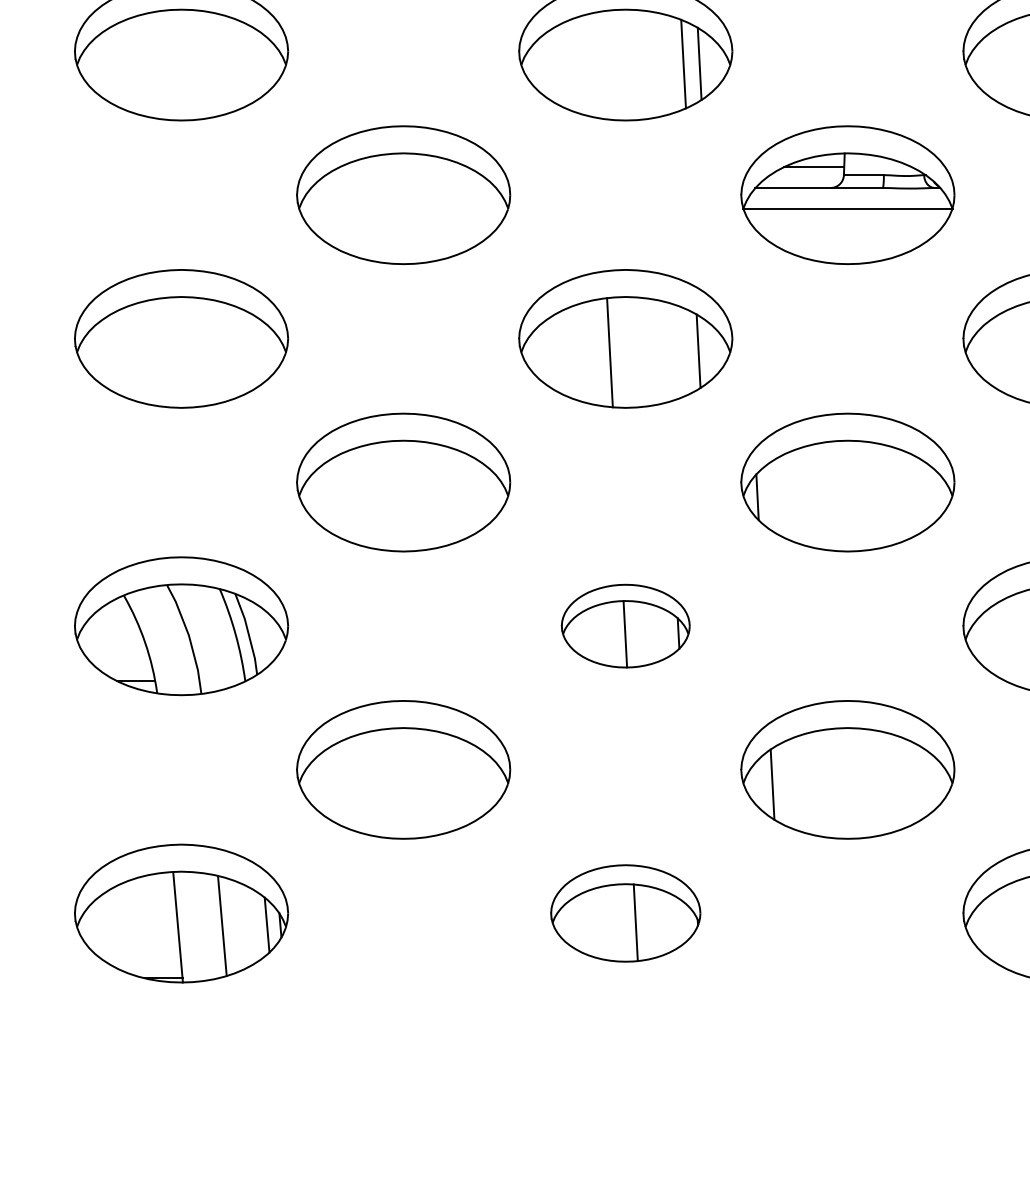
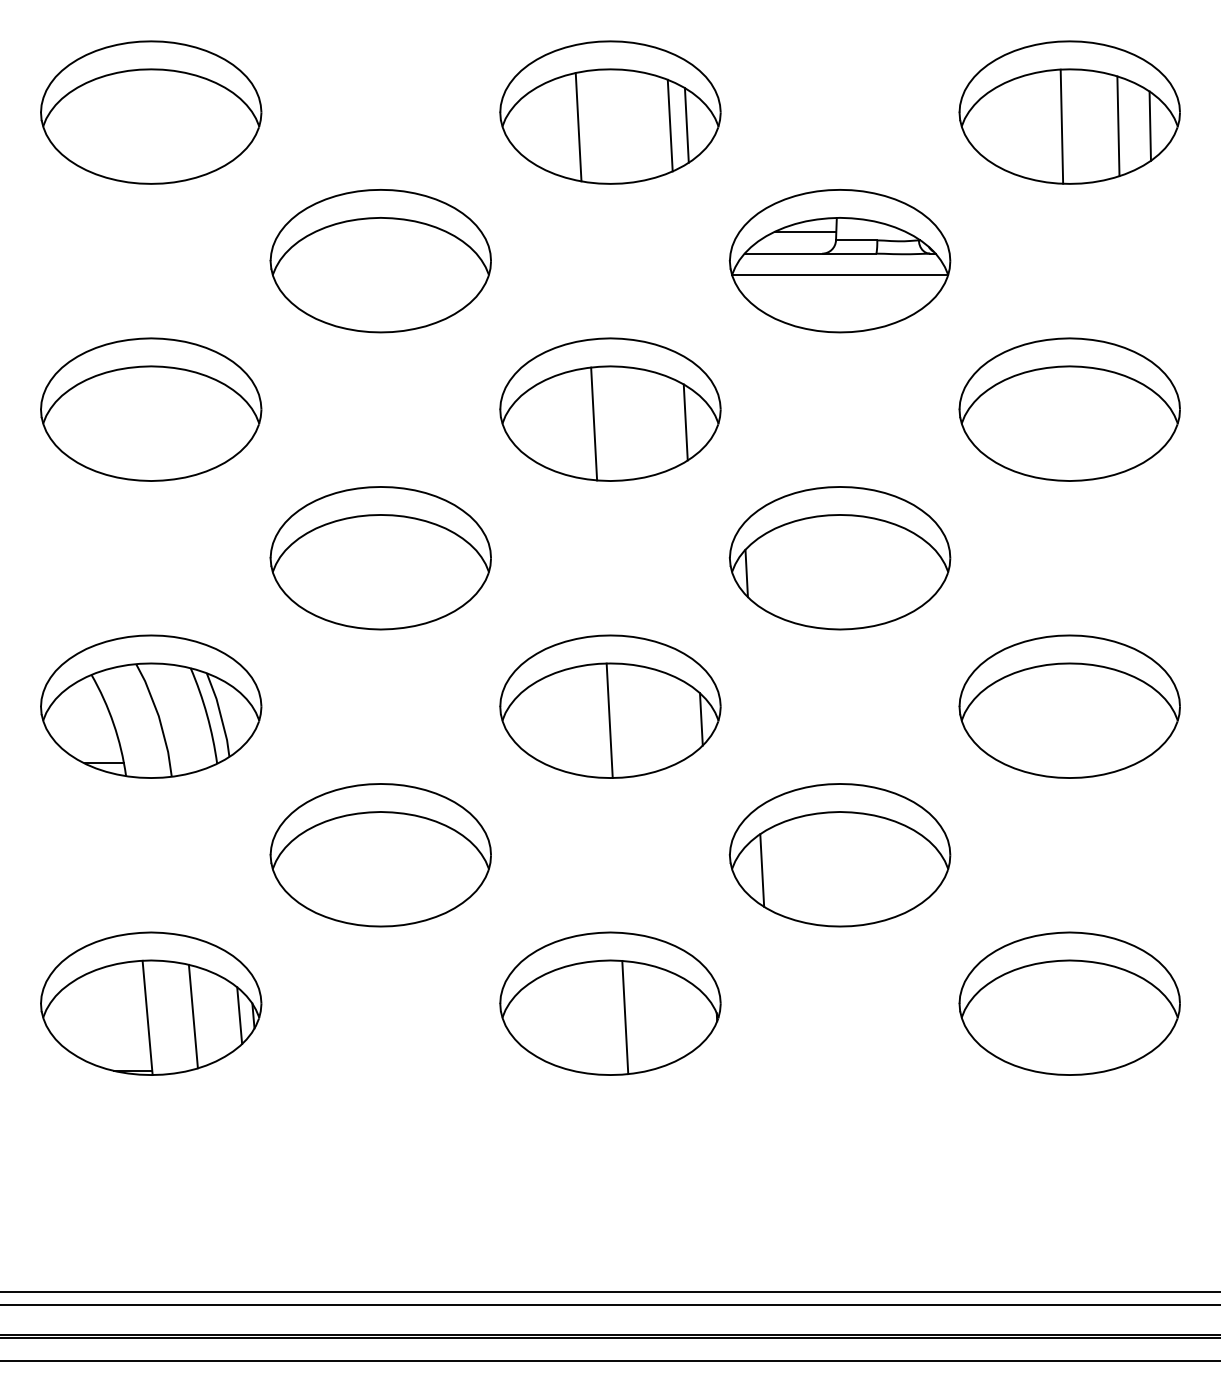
line: (594, 64) -> (578, 126), added
part: (625, 626) -> (610, 706), size x1.67
part: (625, 913) -> (610, 1003), size x1.43

